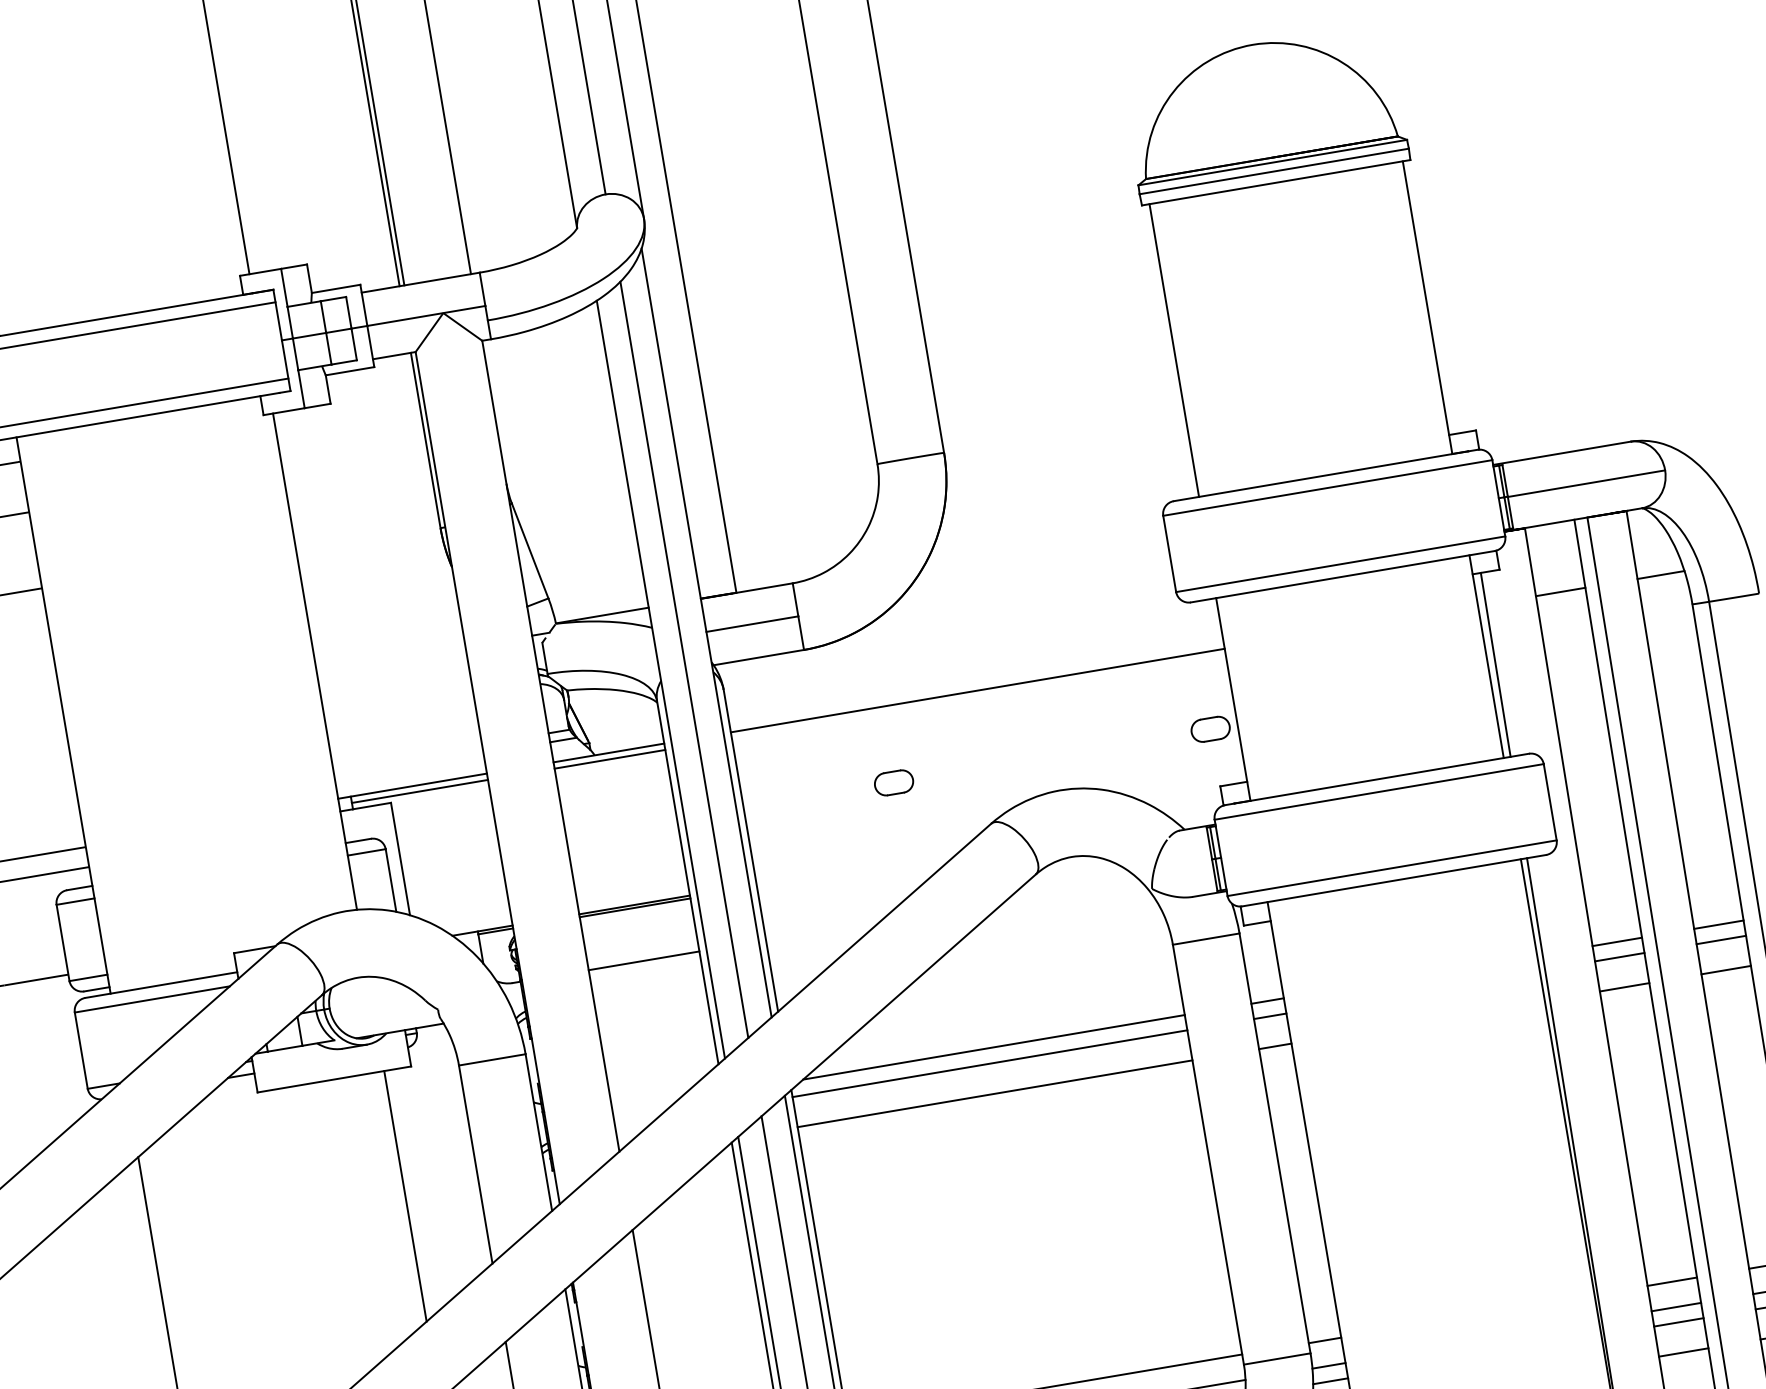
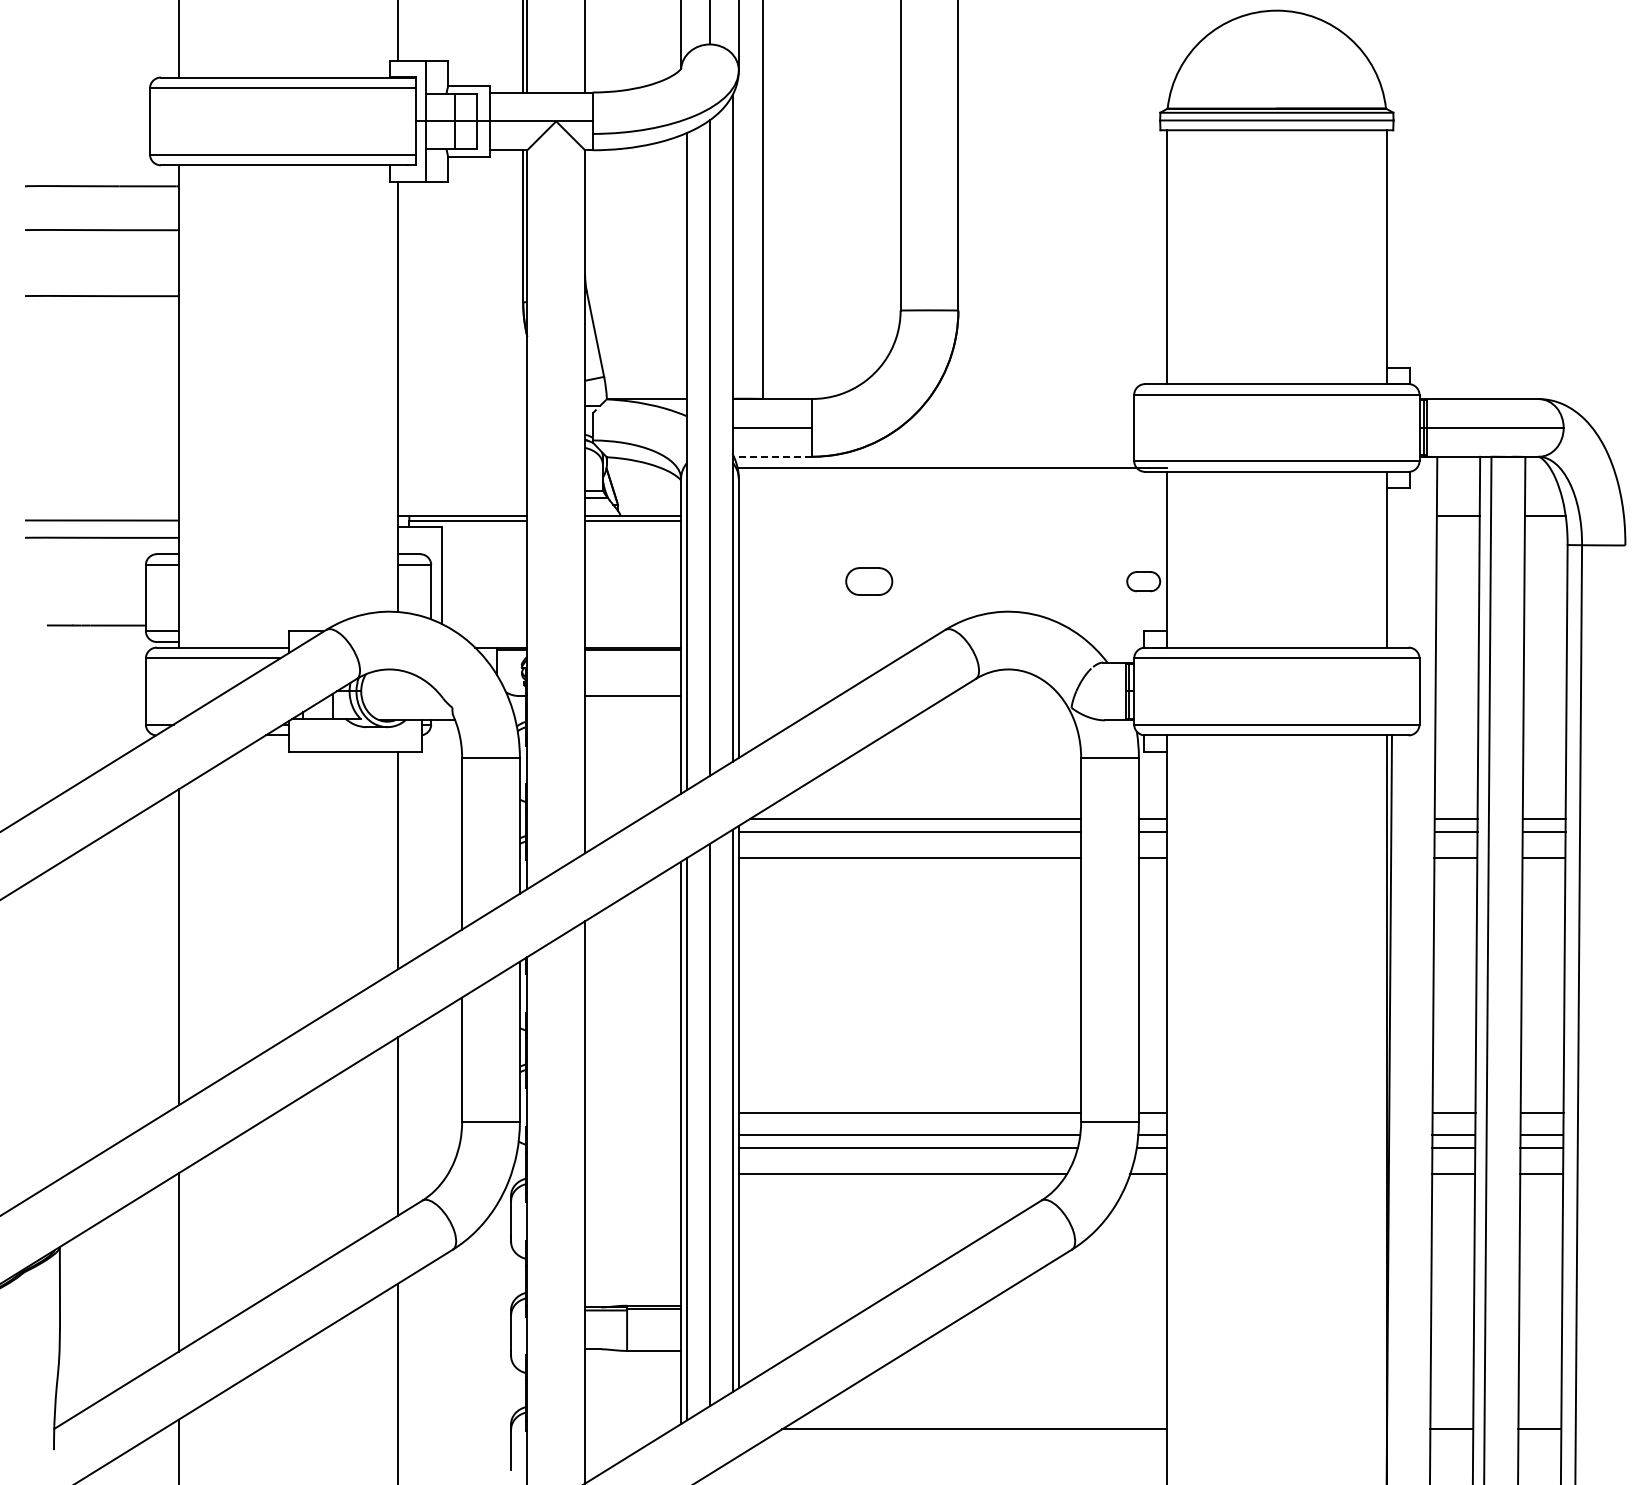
line: (758, 657) -> (772, 456), solid -> dashed
line: (1494, 664) -> (1392, 567), removed
line: (977, 690) -> (952, 467), moved
part: (893, 782) -> (868, 581), size x1.4

